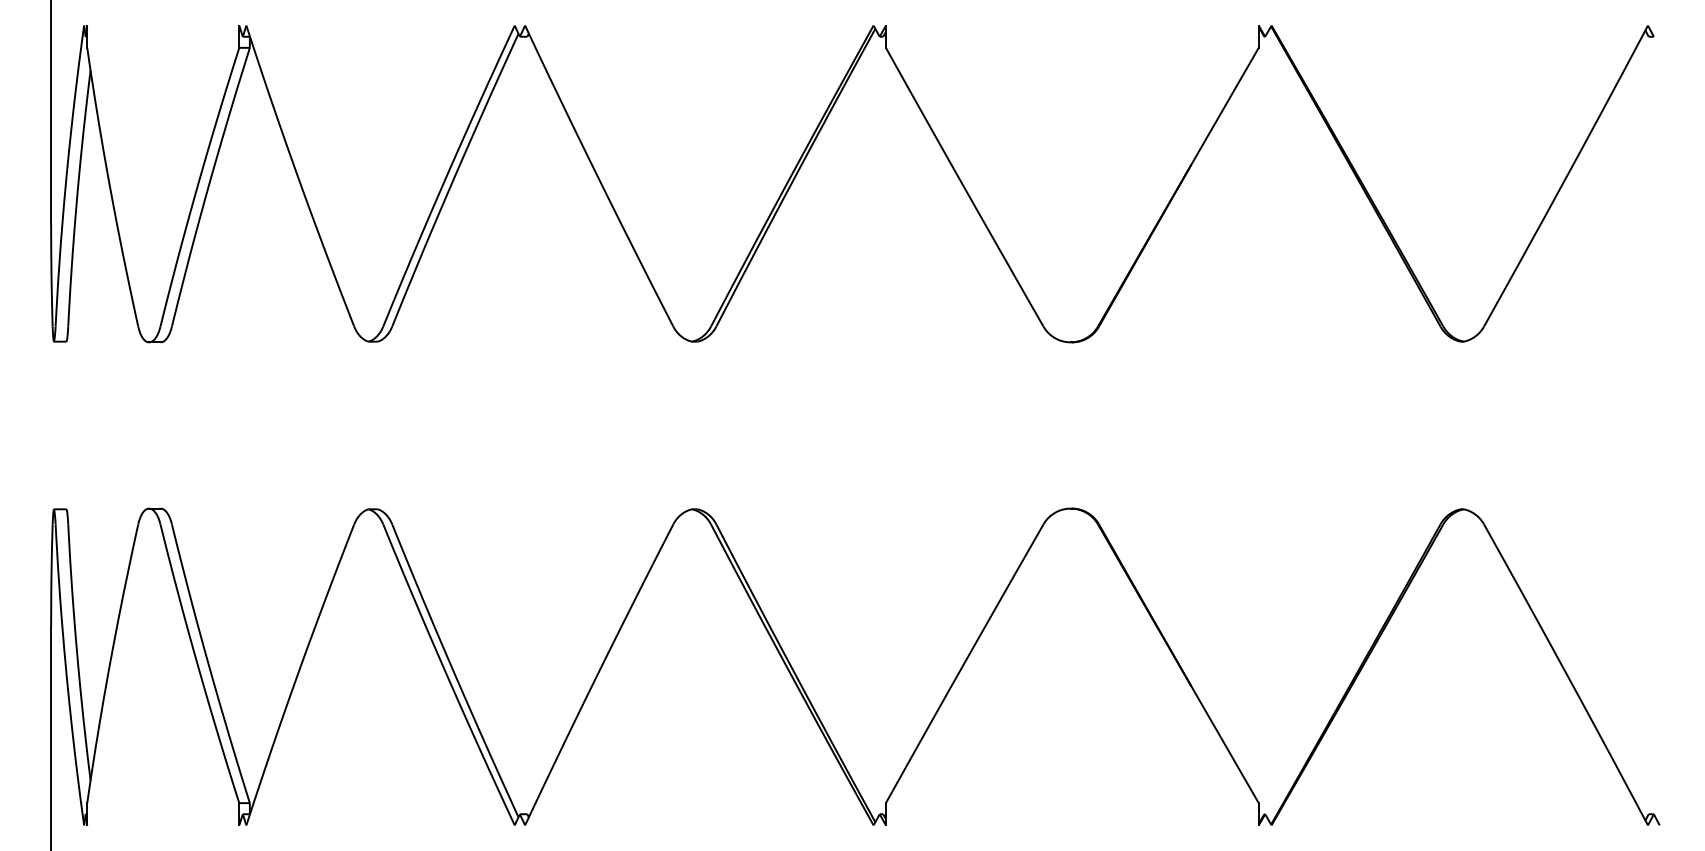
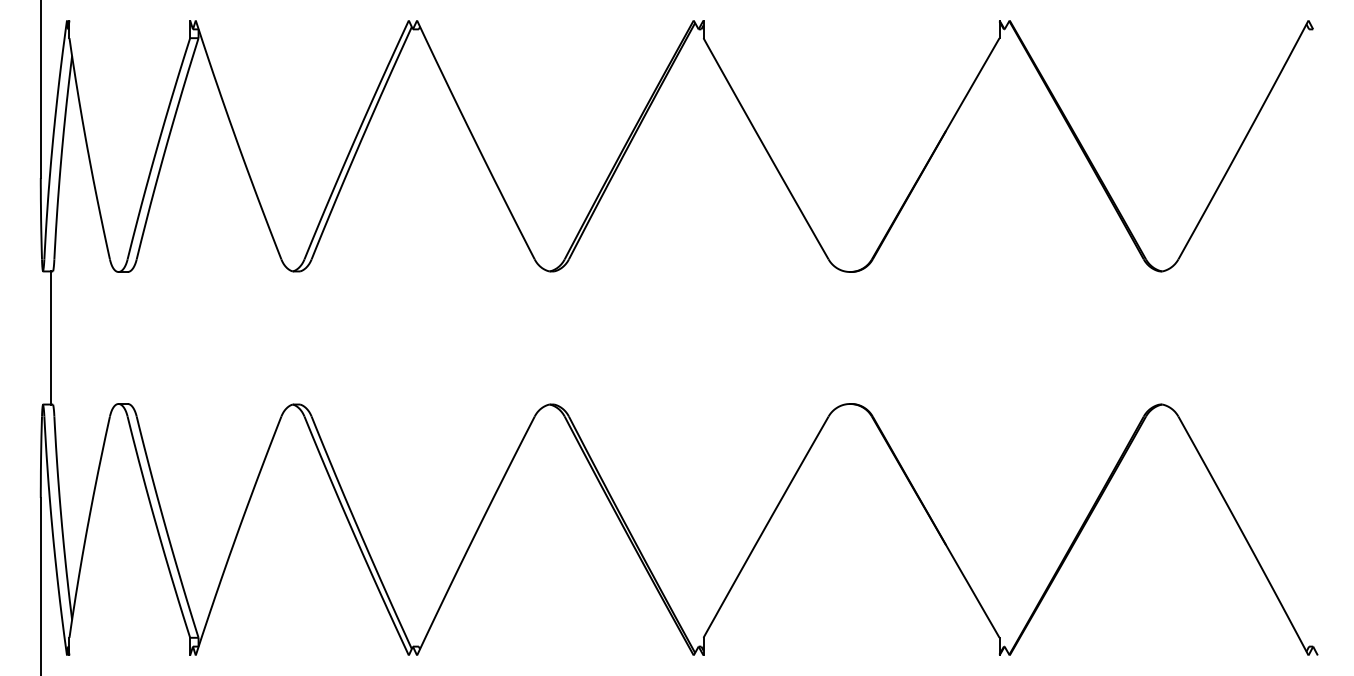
line: (63, 425) -> (50, 338), added

